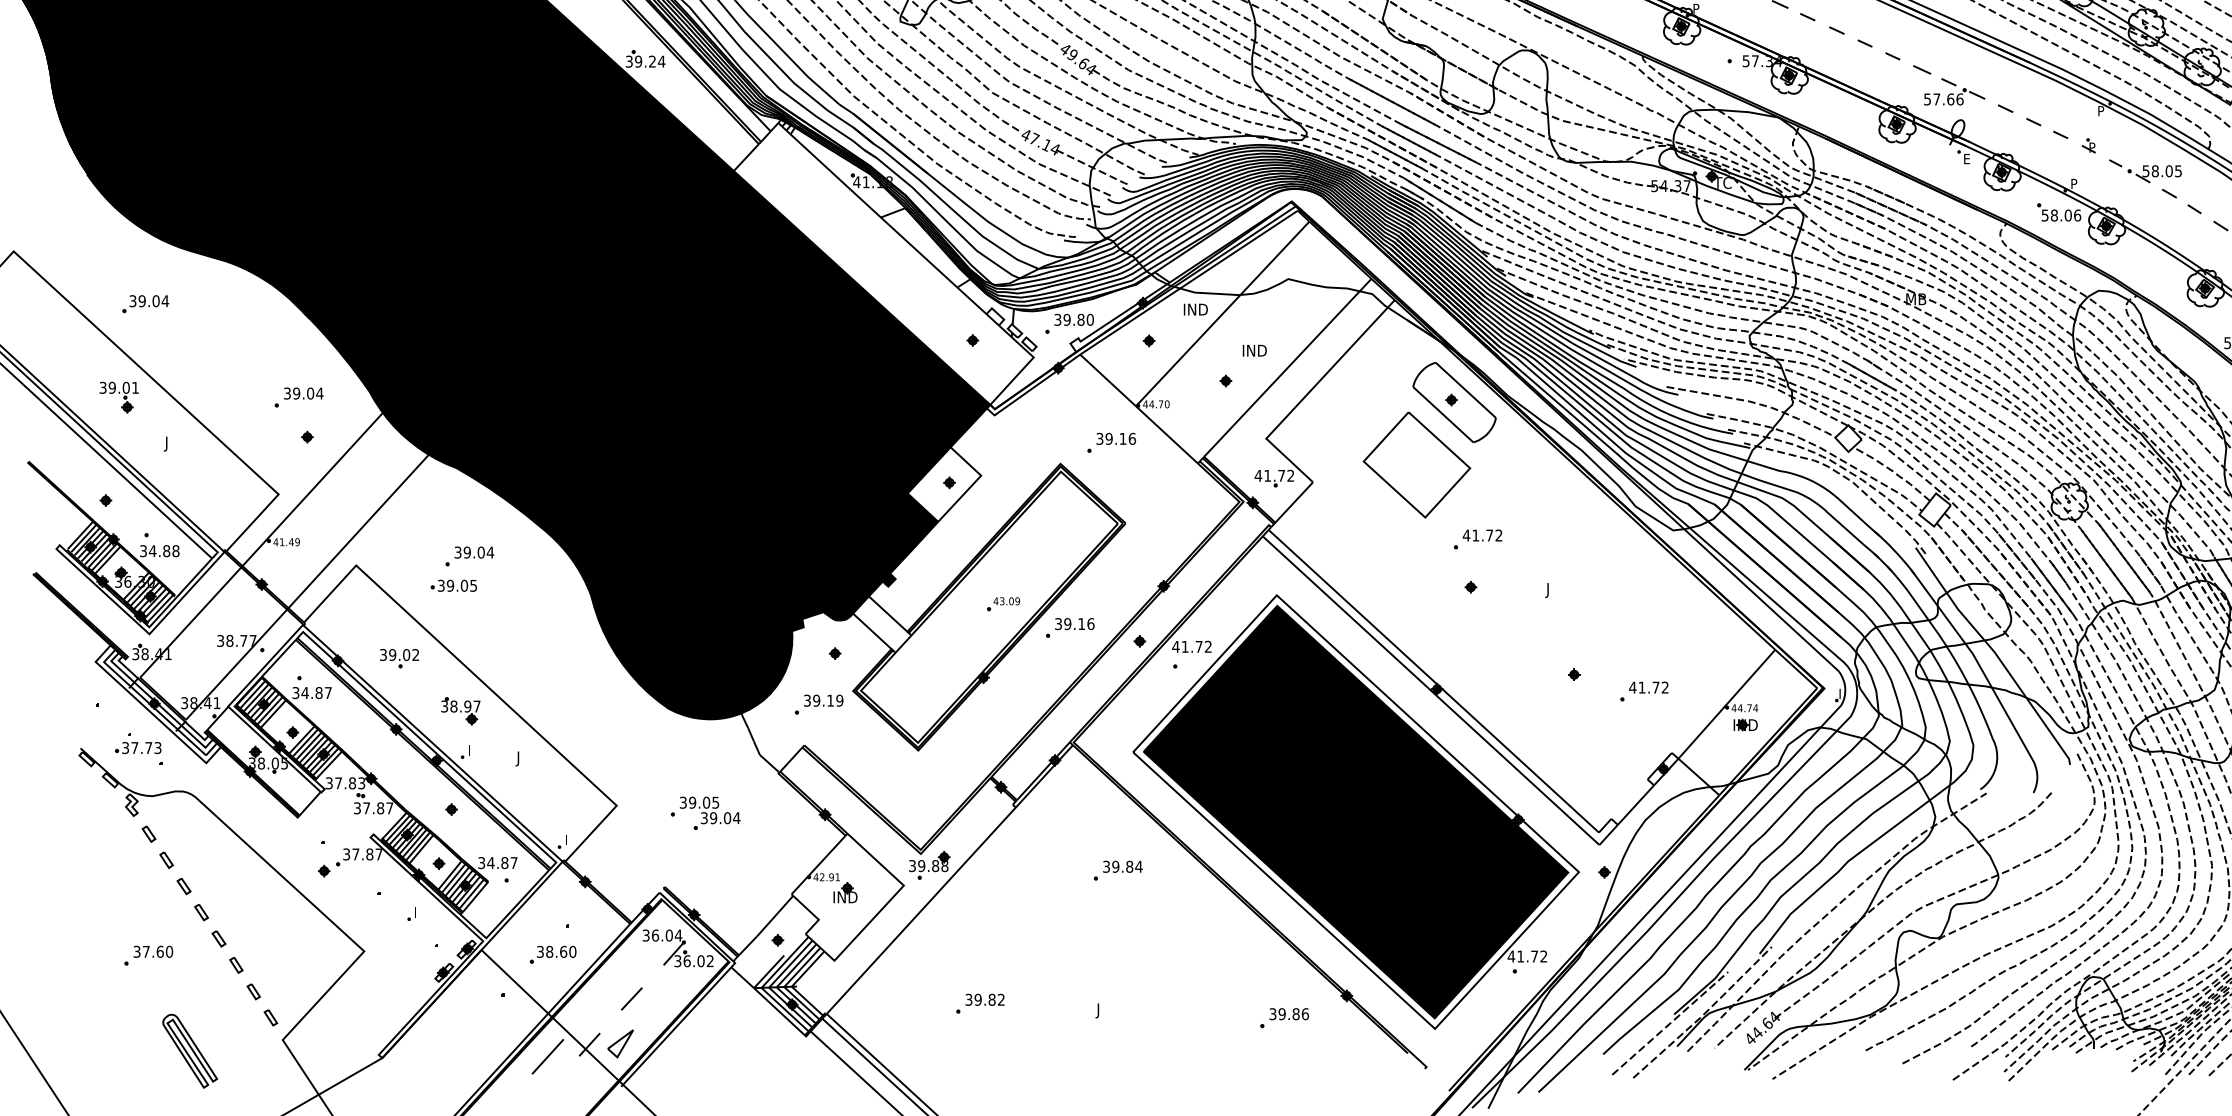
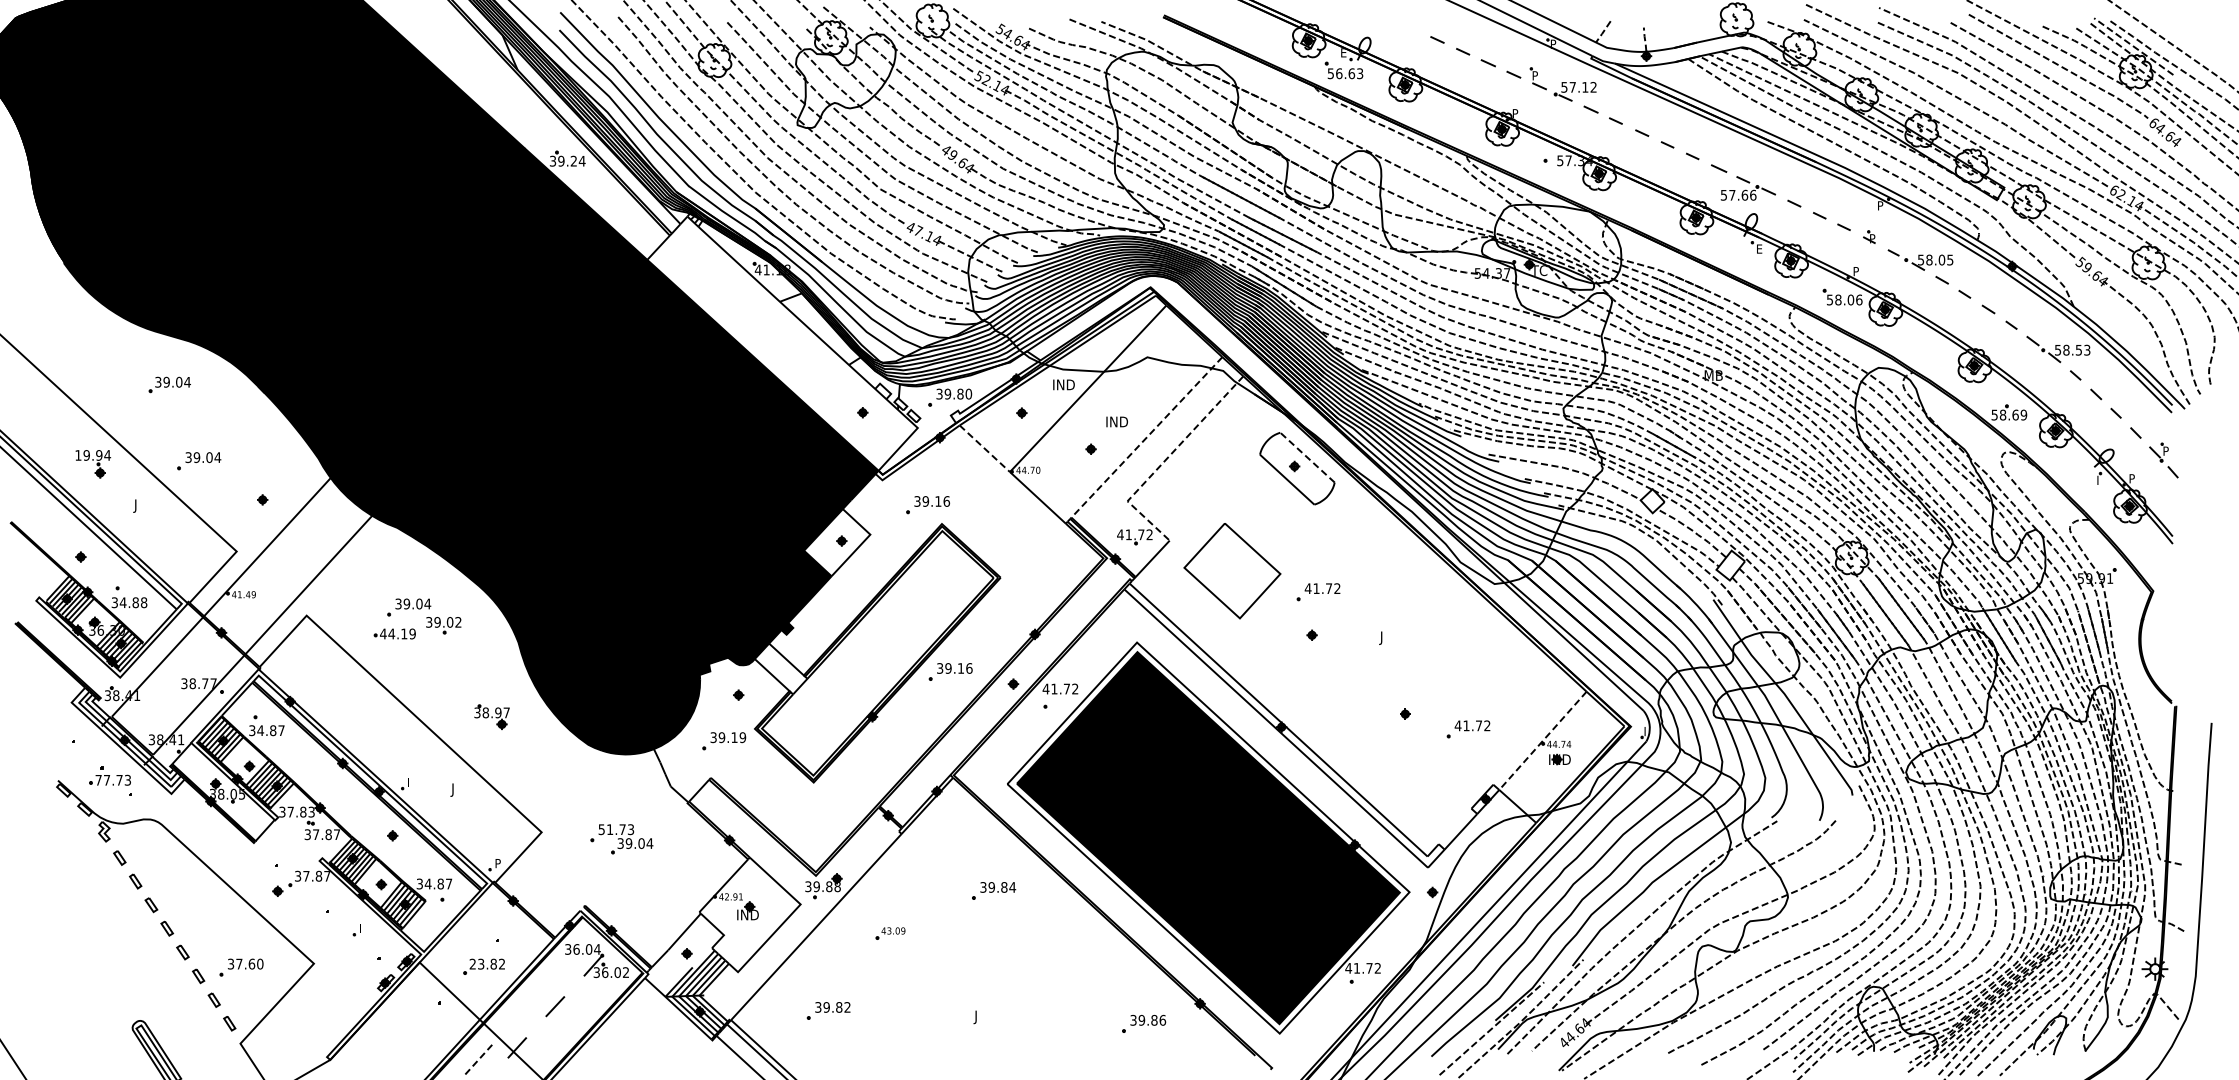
part: (145, 303) -> (169, 384), moved
line: (1287, 367) -> (1146, 437), solid -> dashed
line: (1108, 381) -> (985, 449), solid -> dashed
text: (119, 387) -> (93, 455), 39.01 -> 19.94
line: (1465, 390) -> (1307, 457), solid -> dashed
line: (1308, 393) -> (1165, 460), solid -> dashed
part: (299, 397) -> (199, 461), moved
part: (1112, 443) -> (928, 505), moved
part: (1417, 465) -> (1232, 571), moved
text: (456, 585) -> (397, 633), 39.05 -> 44.19
part: (1003, 604) -> (890, 933), moved
part: (399, 658) -> (443, 625), moved
line: (1726, 703) -> (1542, 740), solid -> dashed
part: (460, 710) -> (491, 716), moved
text: (125, 747) -> (98, 779), 37.73 -> 77.73
text: (699, 802) -> (616, 829), 39.05 -> 51.73
text: (567, 840) -> (497, 863), I -> P
text: (556, 951) -> (487, 963), 38.60 -> 23.82
part: (148, 955) -> (241, 967), moved
part: (980, 1003) -> (828, 1010), moved
part: (620, 1044) -> (545, 1047), removed
line: (547, 1056) -> (479, 1058), solid -> dashed

